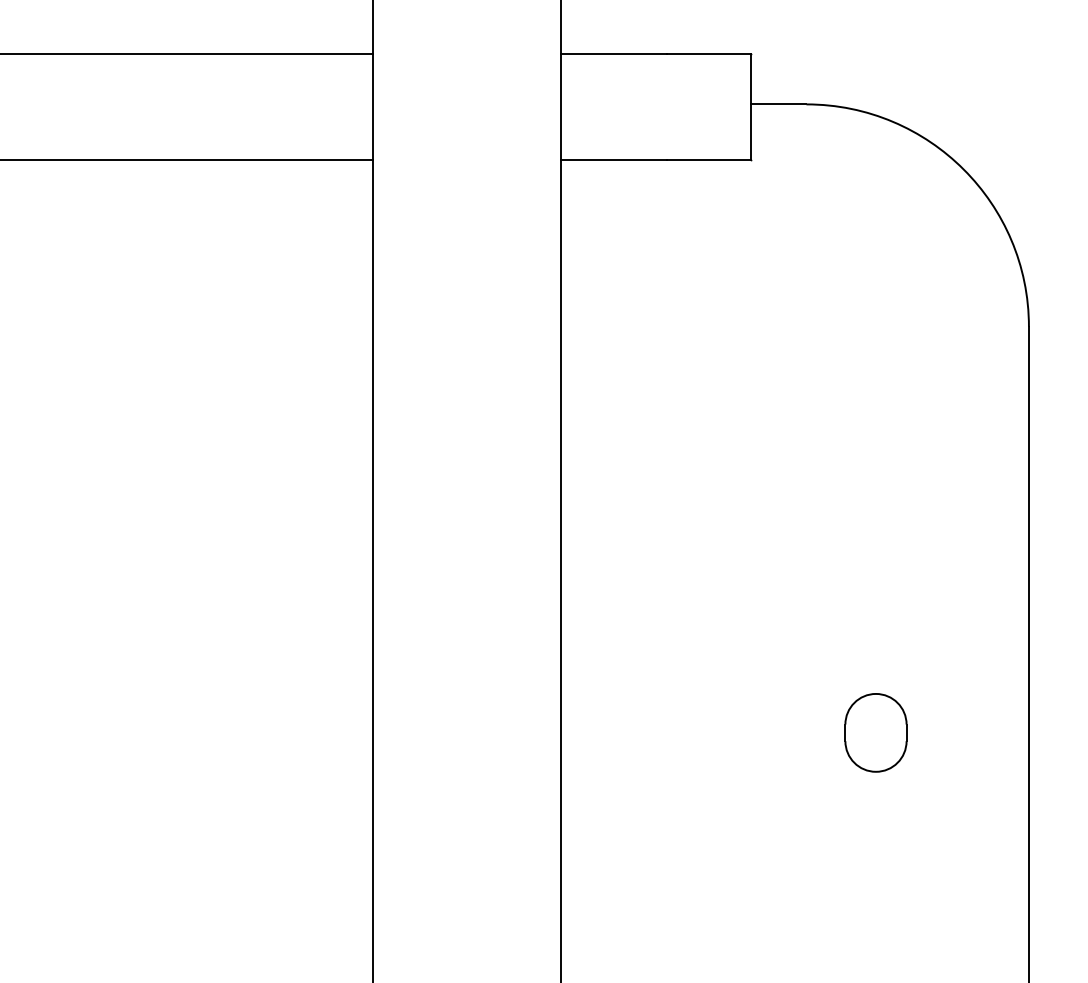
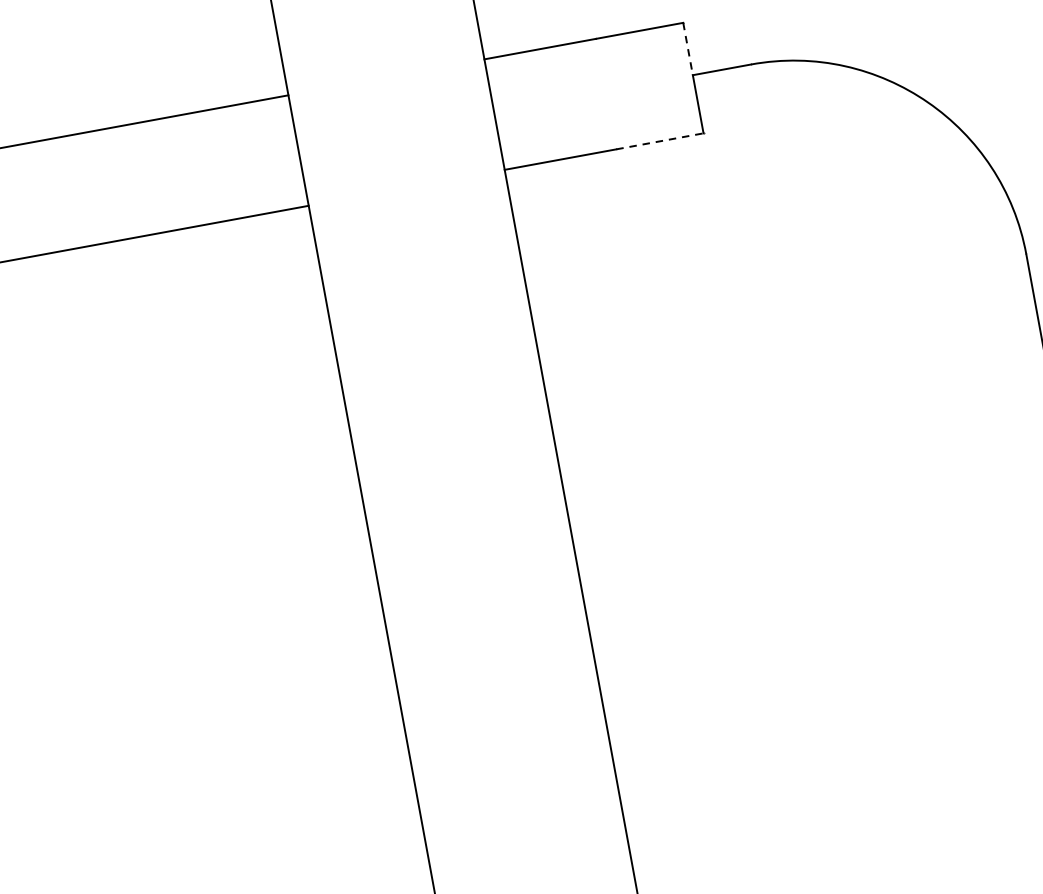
line: (750, 79) -> (687, 49), solid -> dashed
line: (709, 160) -> (660, 141), solid -> dashed
part: (875, 732) -> (943, 708), removed

